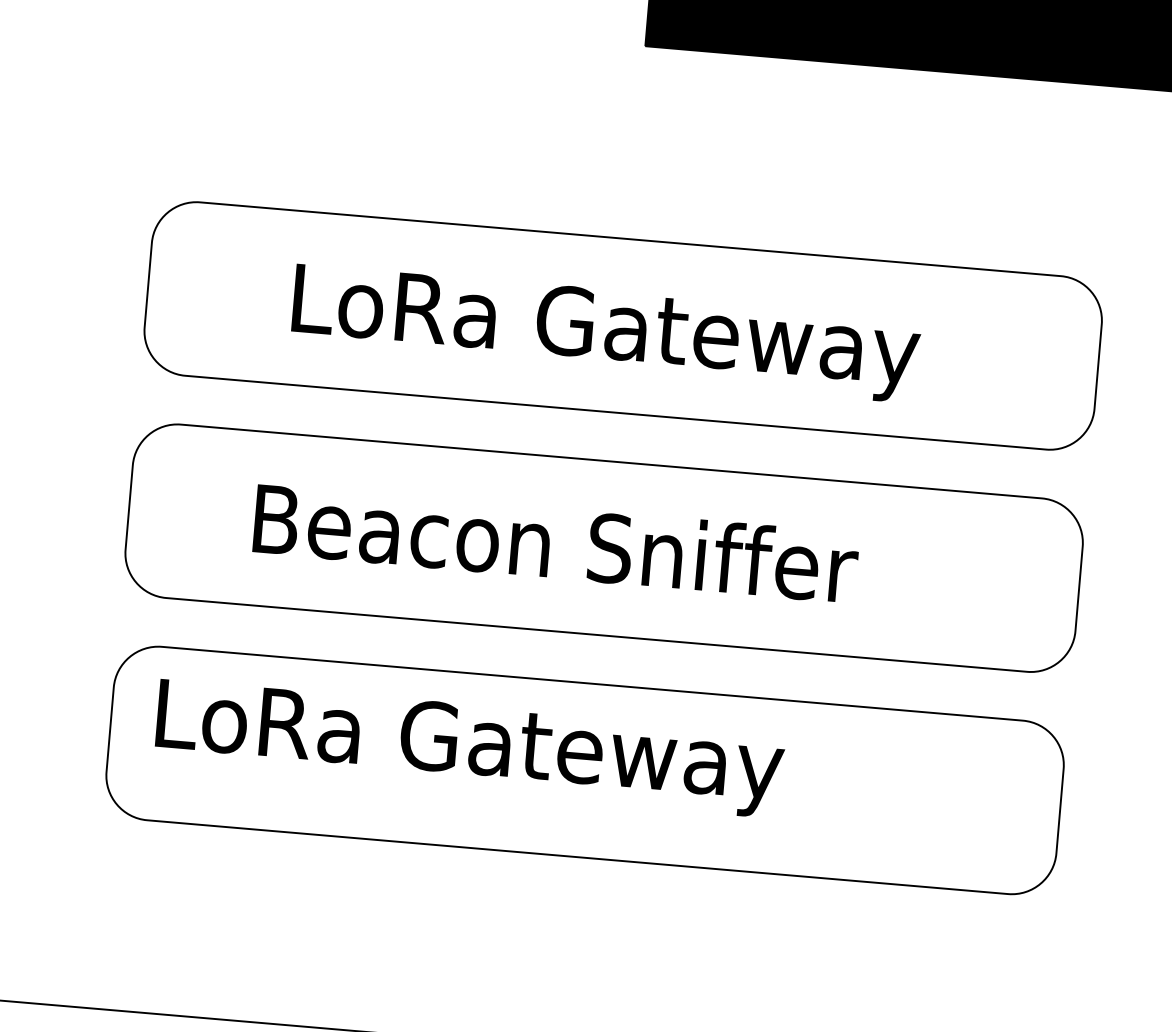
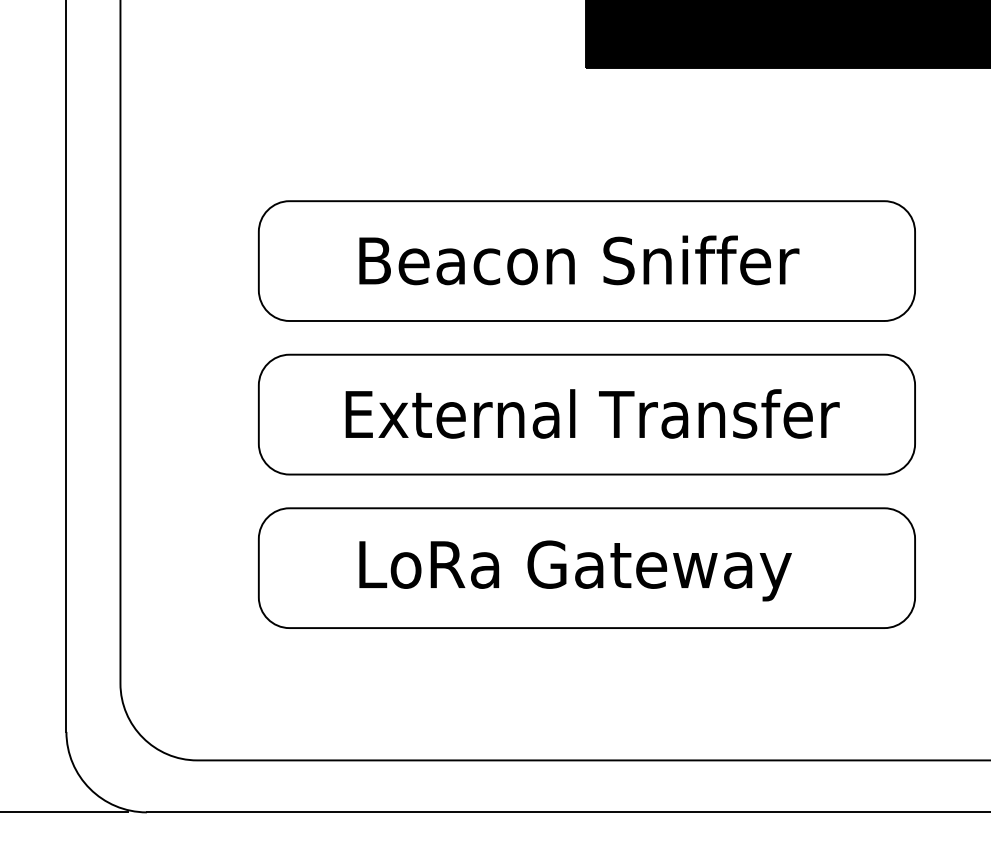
text: (616, 333) -> (582, 266), LoRa Gateway -> Beacon Sniffer
text: (616, 547) -> (595, 413), Beacon Sniffer -> External Transfer
text: (469, 747) -> (575, 570), moved

